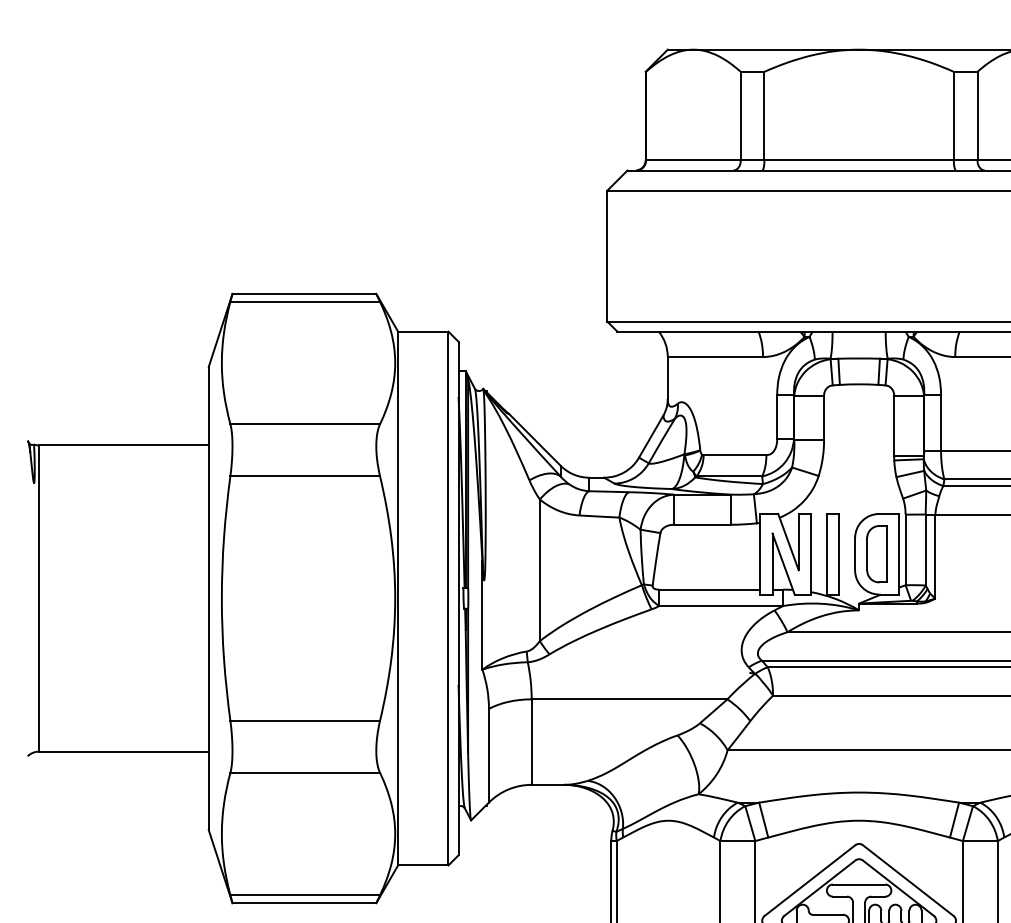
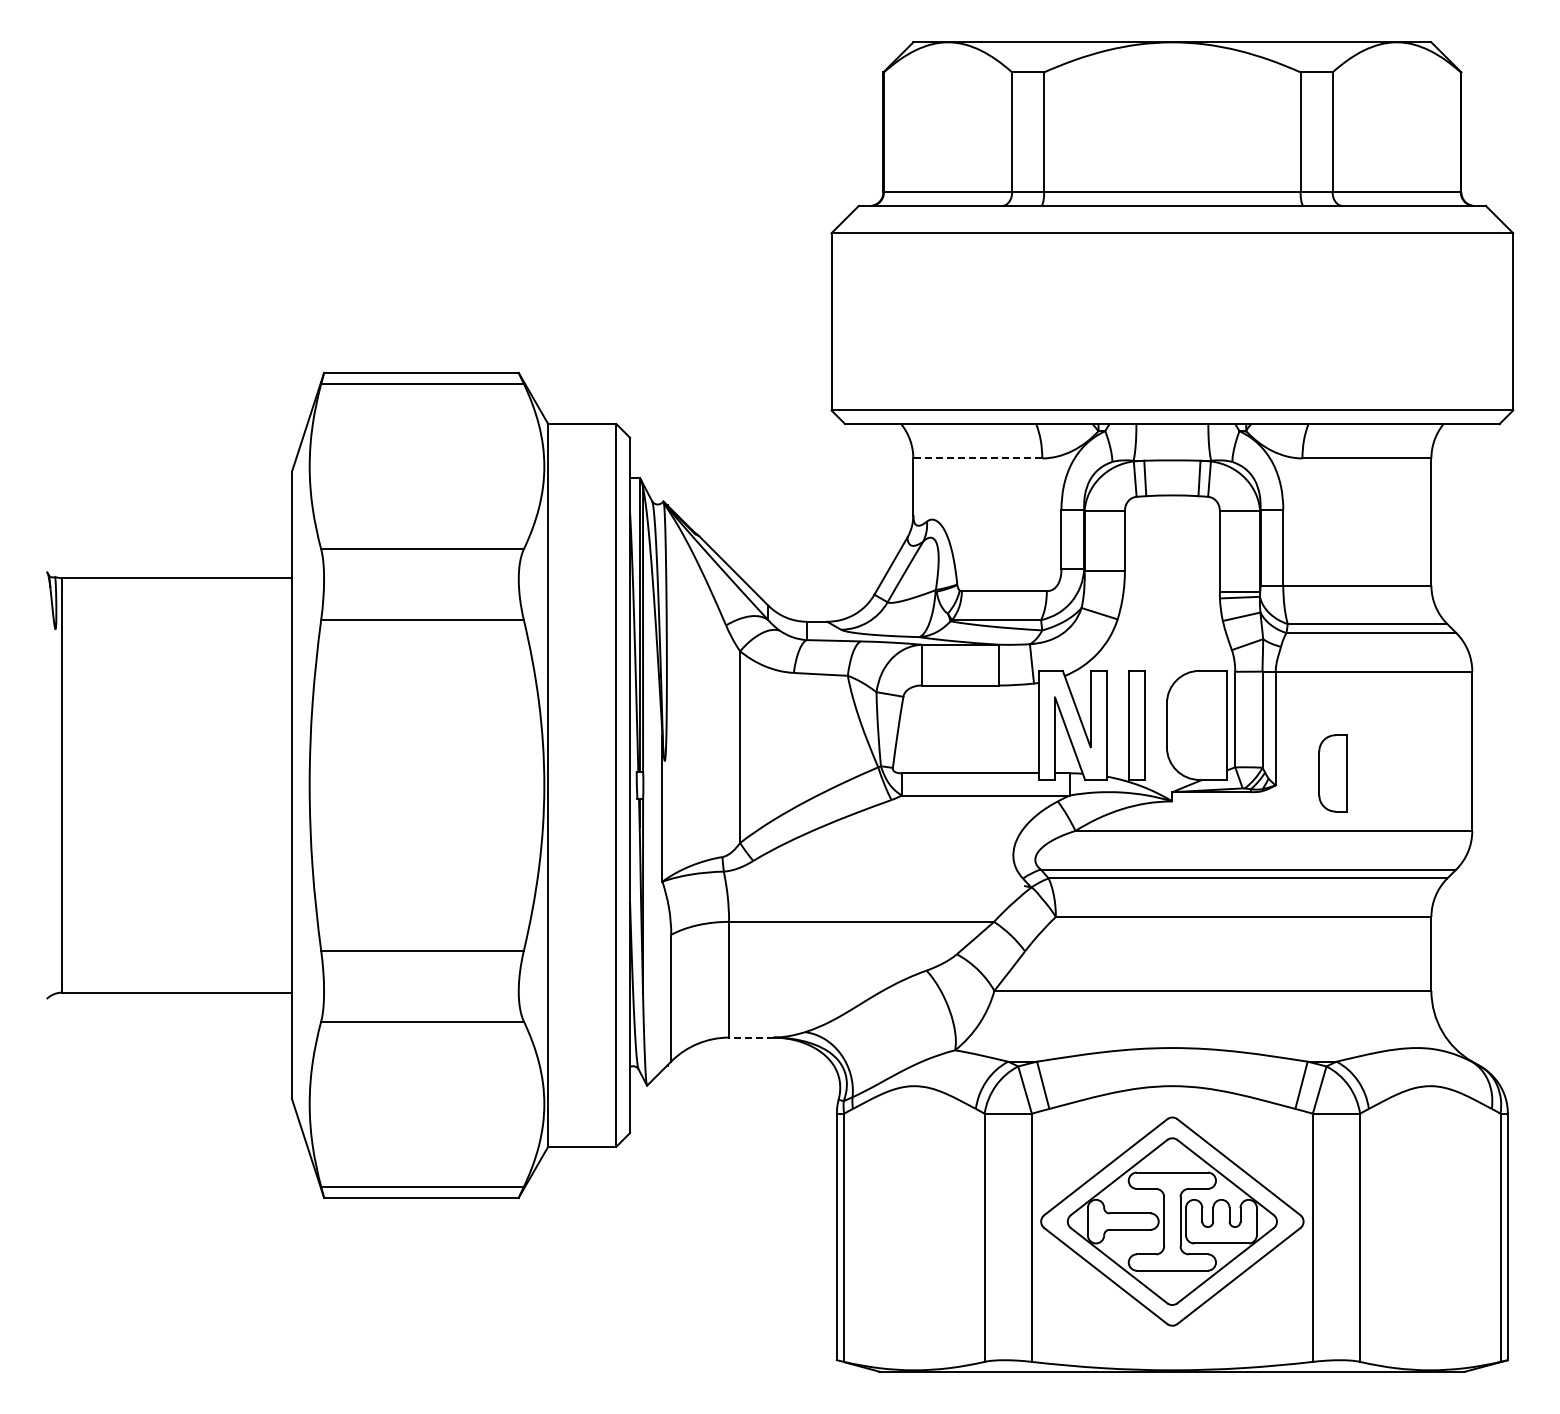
line: (715, 357) -> (977, 458), solid -> dashed
part: (876, 554) -> (1332, 773), moved
line: (547, 784) -> (750, 1037), solid -> dashed

